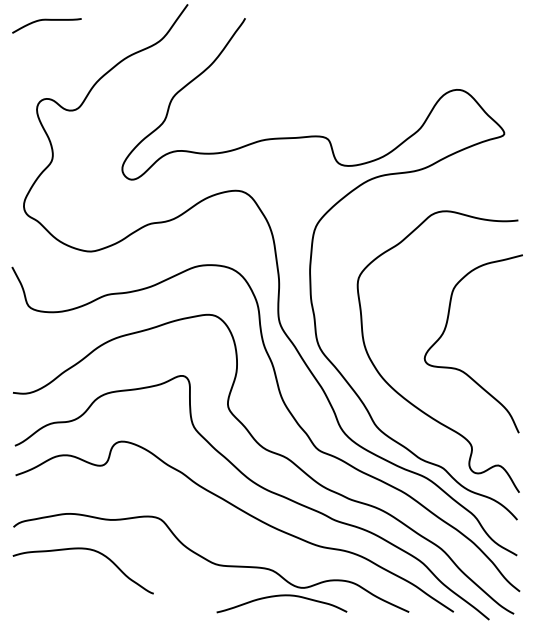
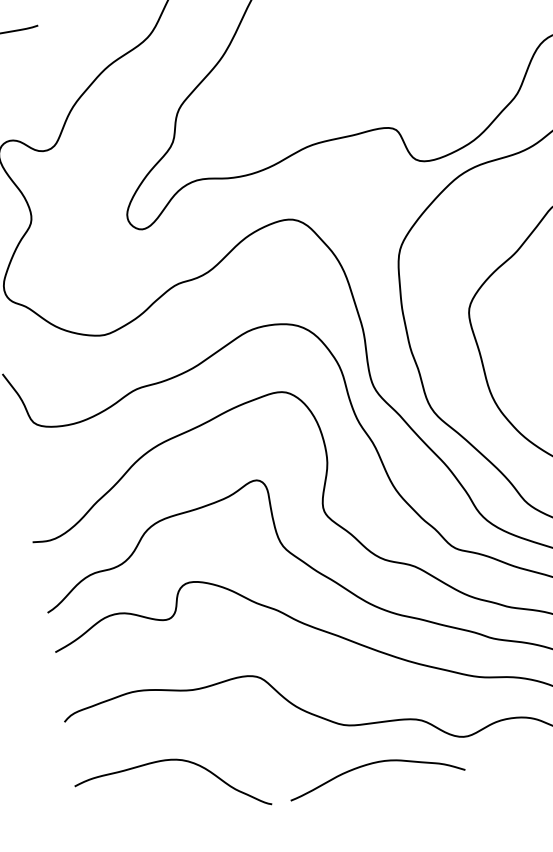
curve: (88, 550) -> (174, 761), moved
curve: (281, 596) -> (373, 764), moved

